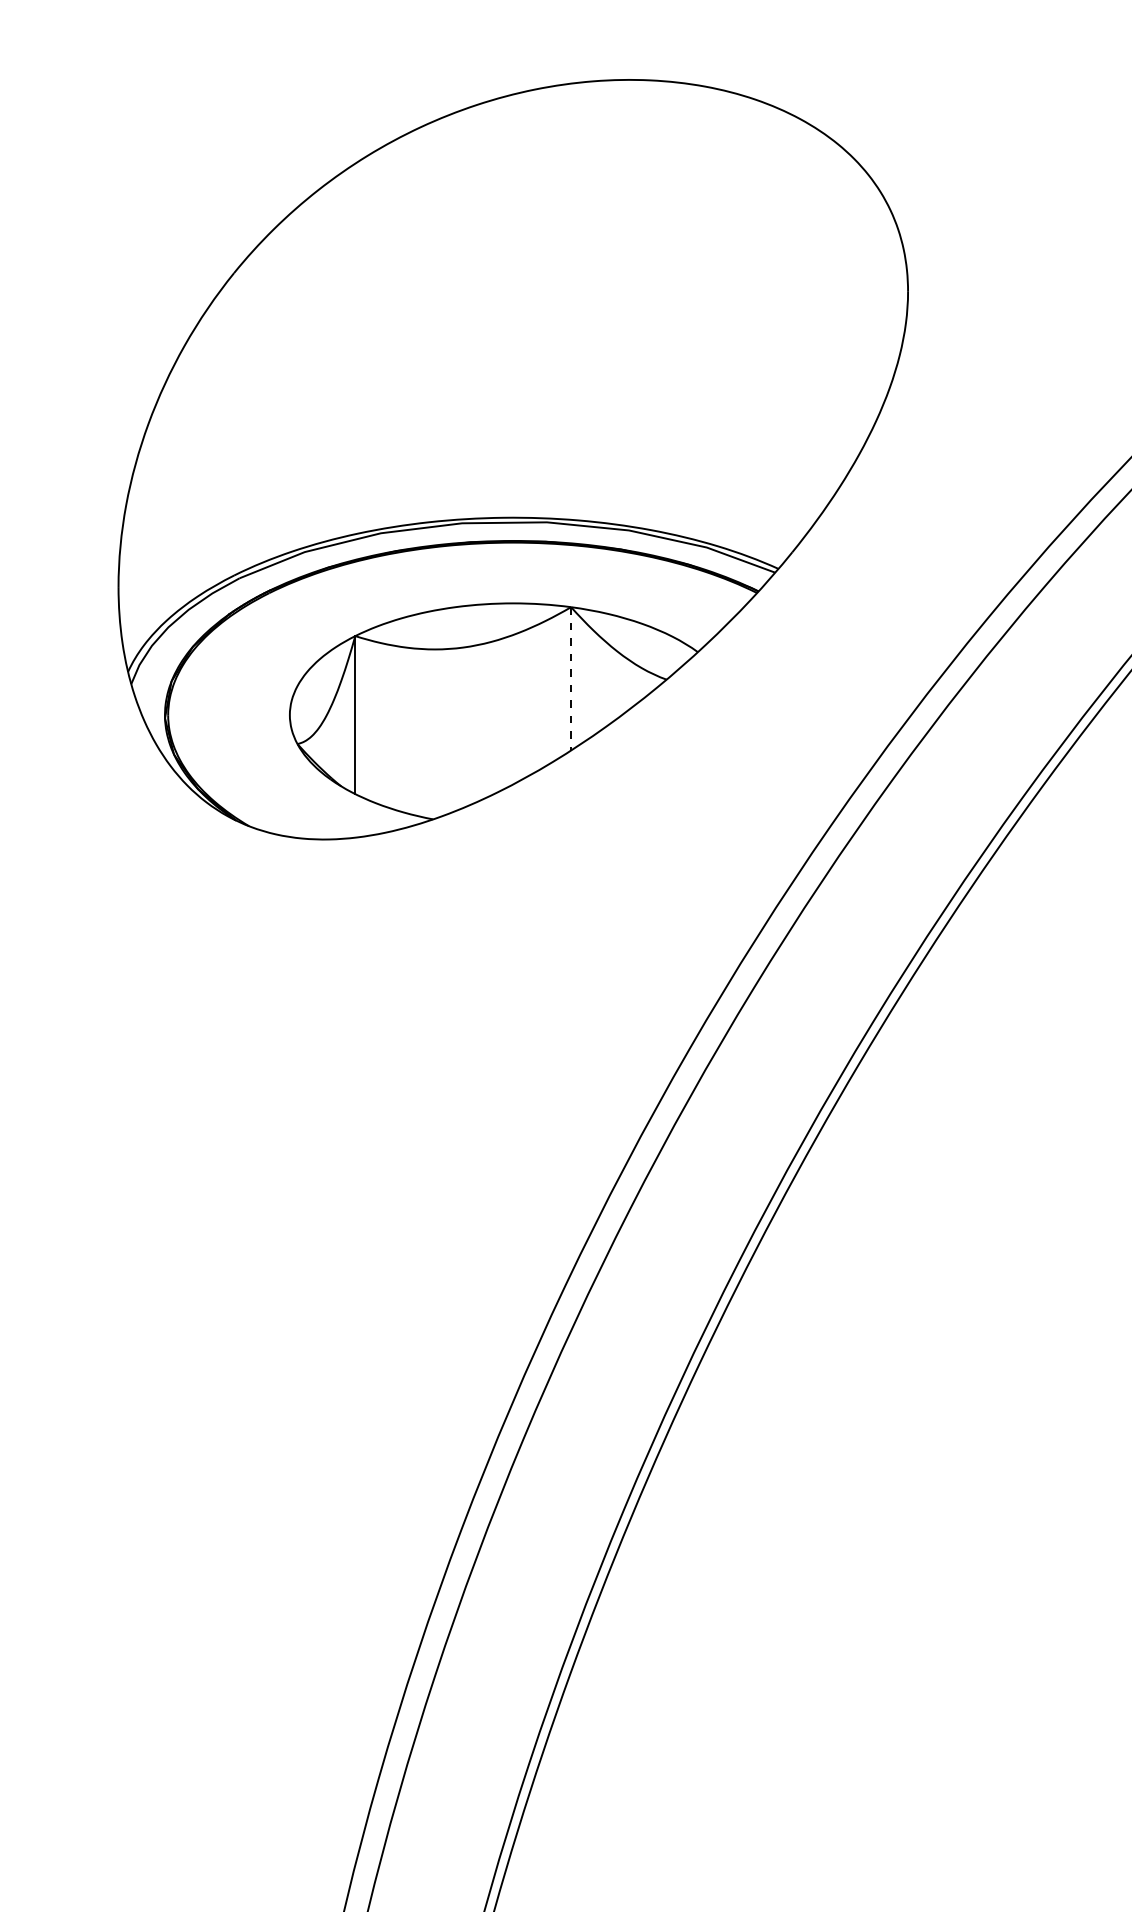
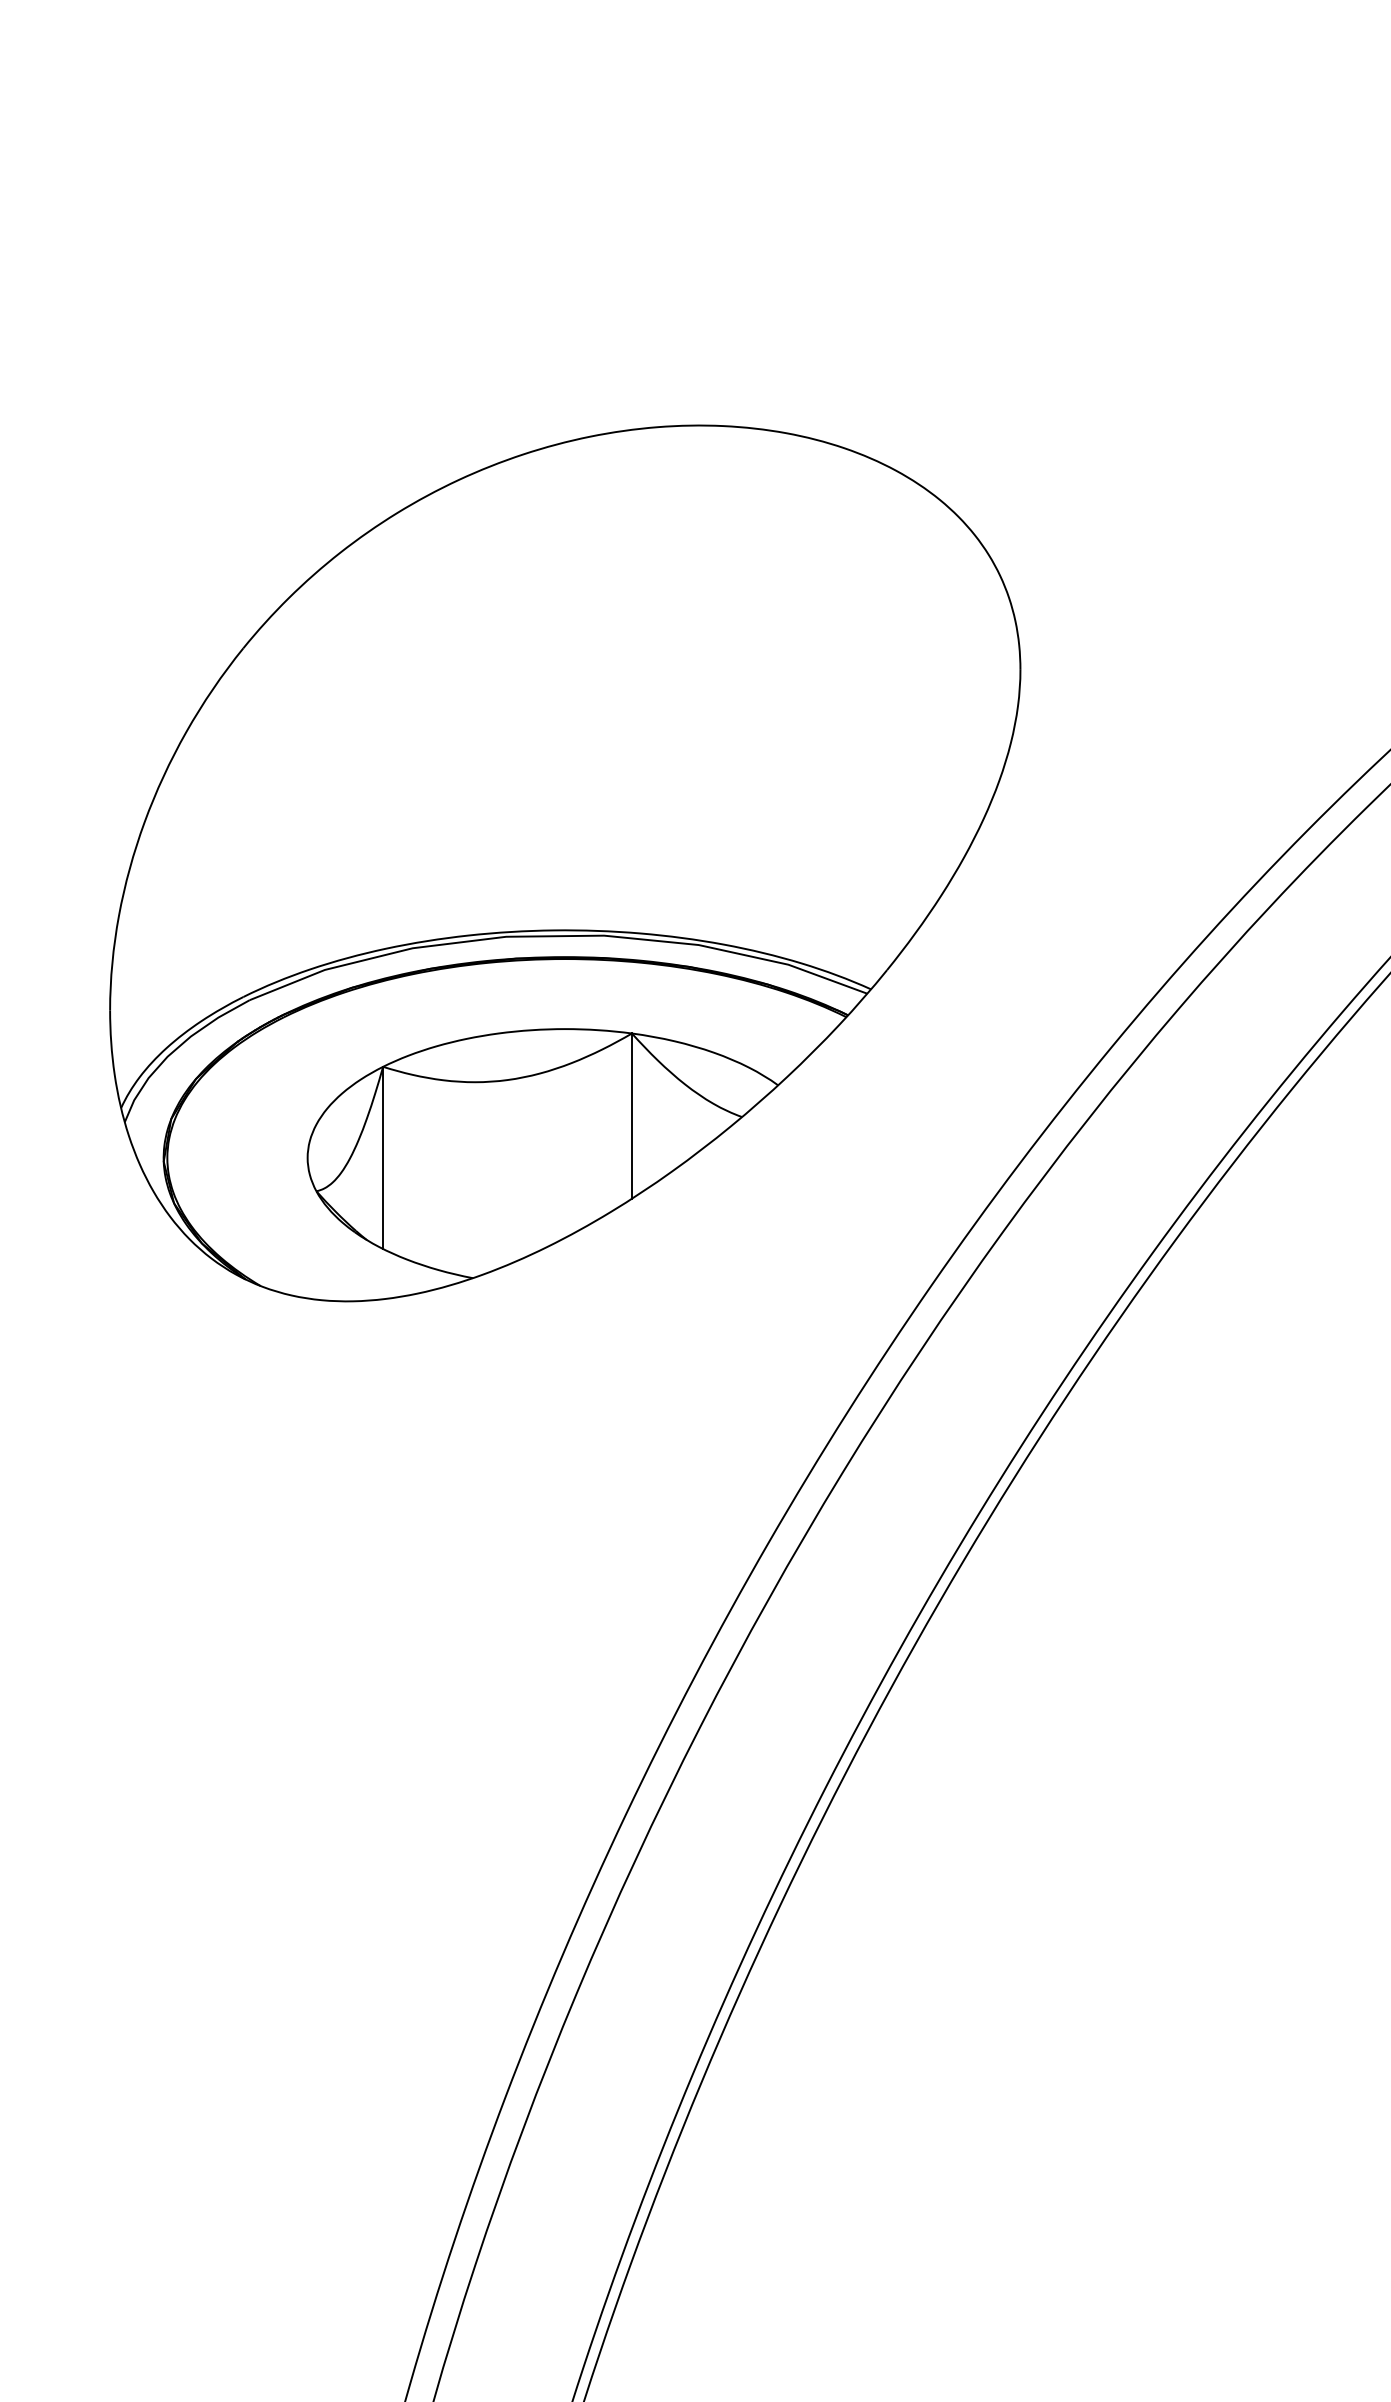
line: (570, 679) -> (631, 1116), dashed -> solid

